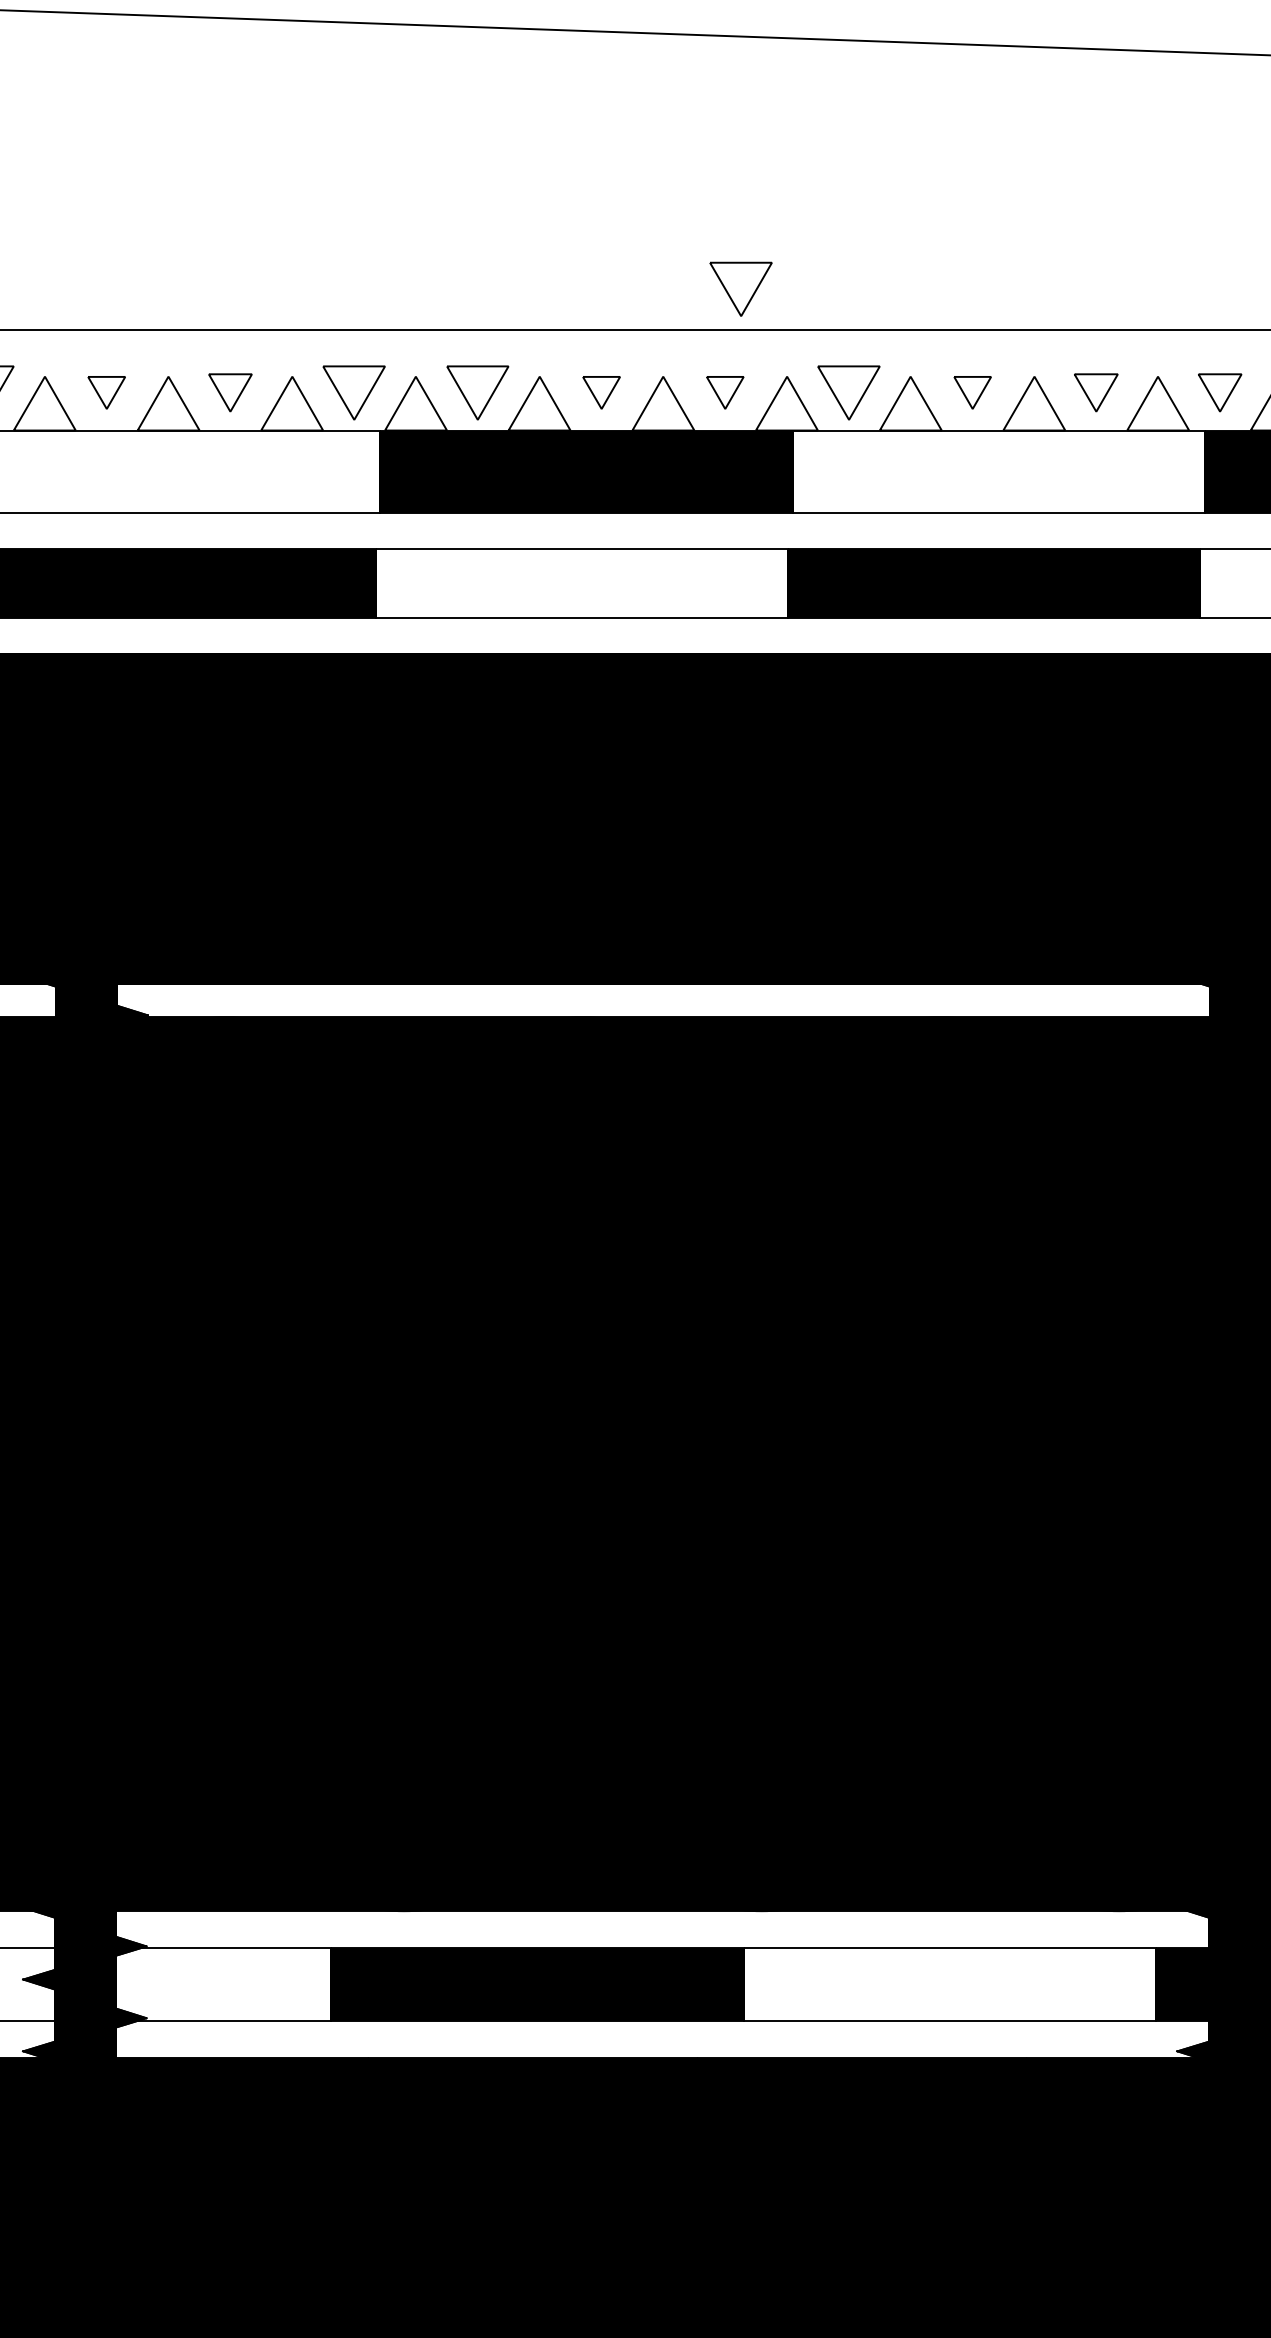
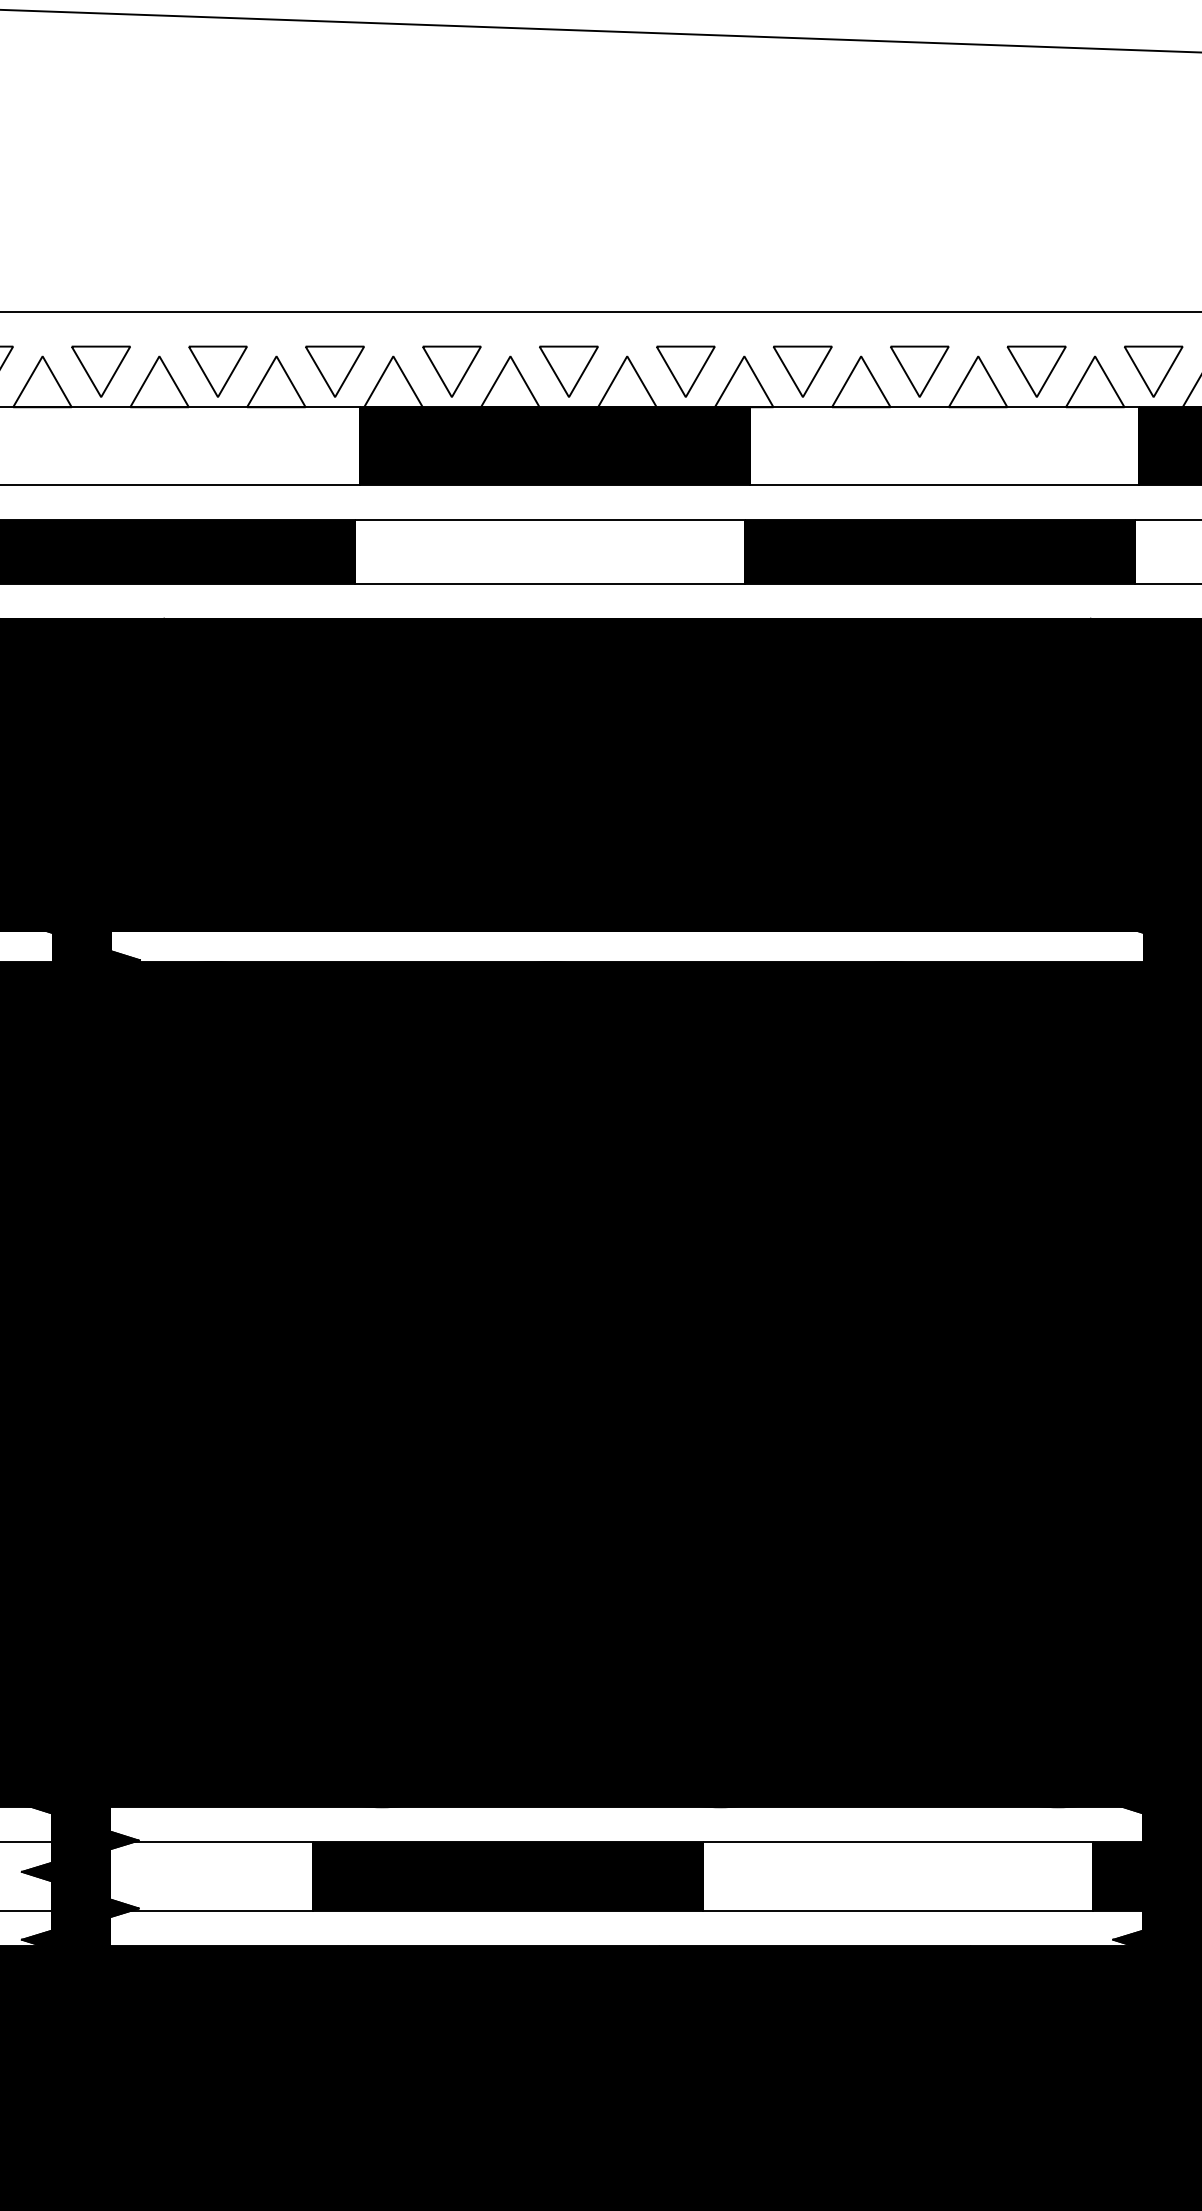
part: (740, 289) -> (700, 273), removed
part: (106, 392) -> (100, 371), size x1.67
part: (229, 392) -> (217, 371), size x1.43
part: (601, 392) -> (568, 371), size x1.67
part: (724, 392) -> (685, 371), size x1.67
part: (972, 392) -> (919, 371), size x1.67
part: (1096, 392) -> (1036, 371), size x1.43
part: (1219, 392) -> (1153, 371), size x1.43

